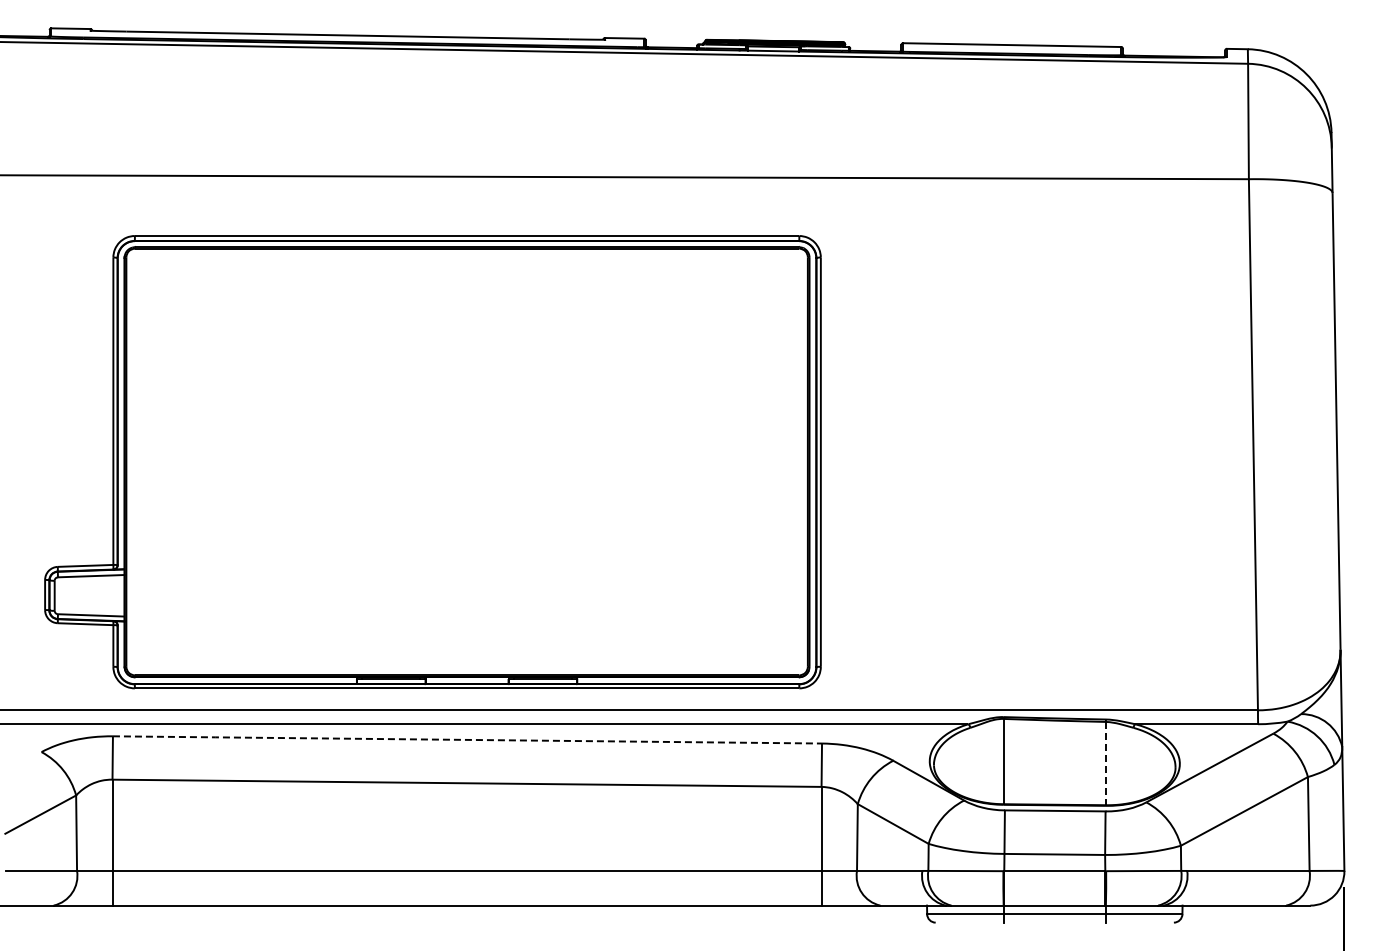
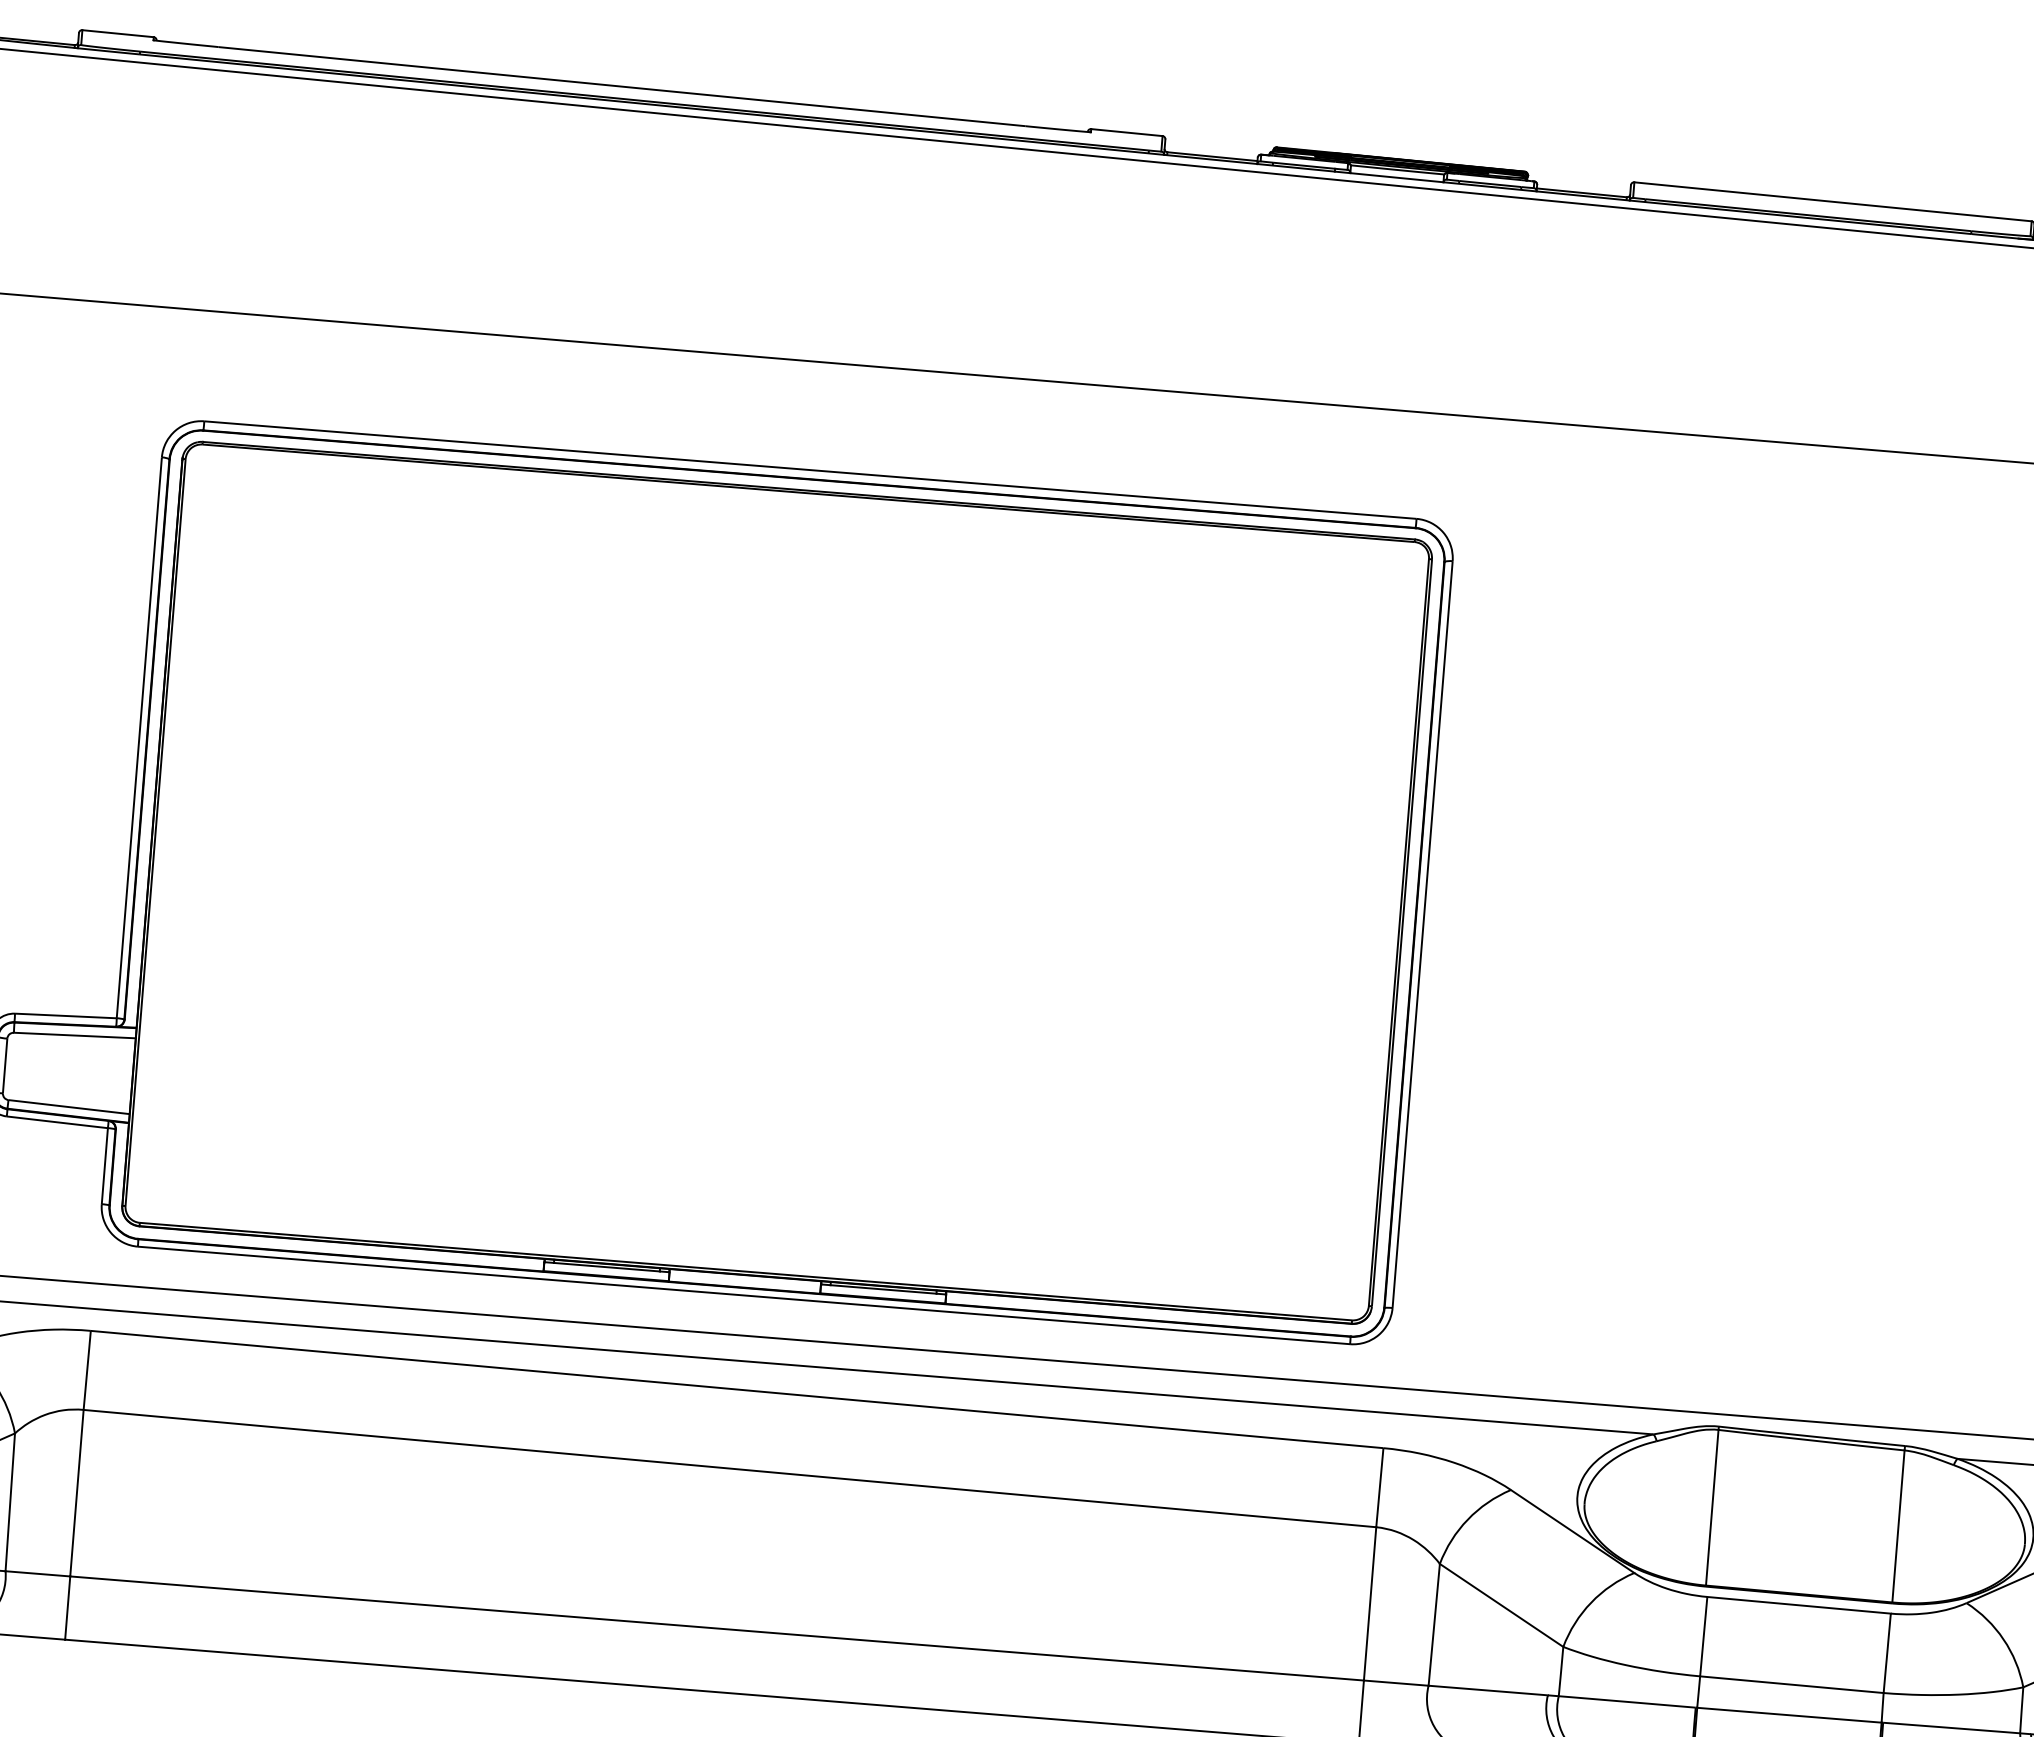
line: (467, 739) -> (737, 1388), dashed -> solid
line: (1105, 763) -> (1897, 1526), dashed -> solid

